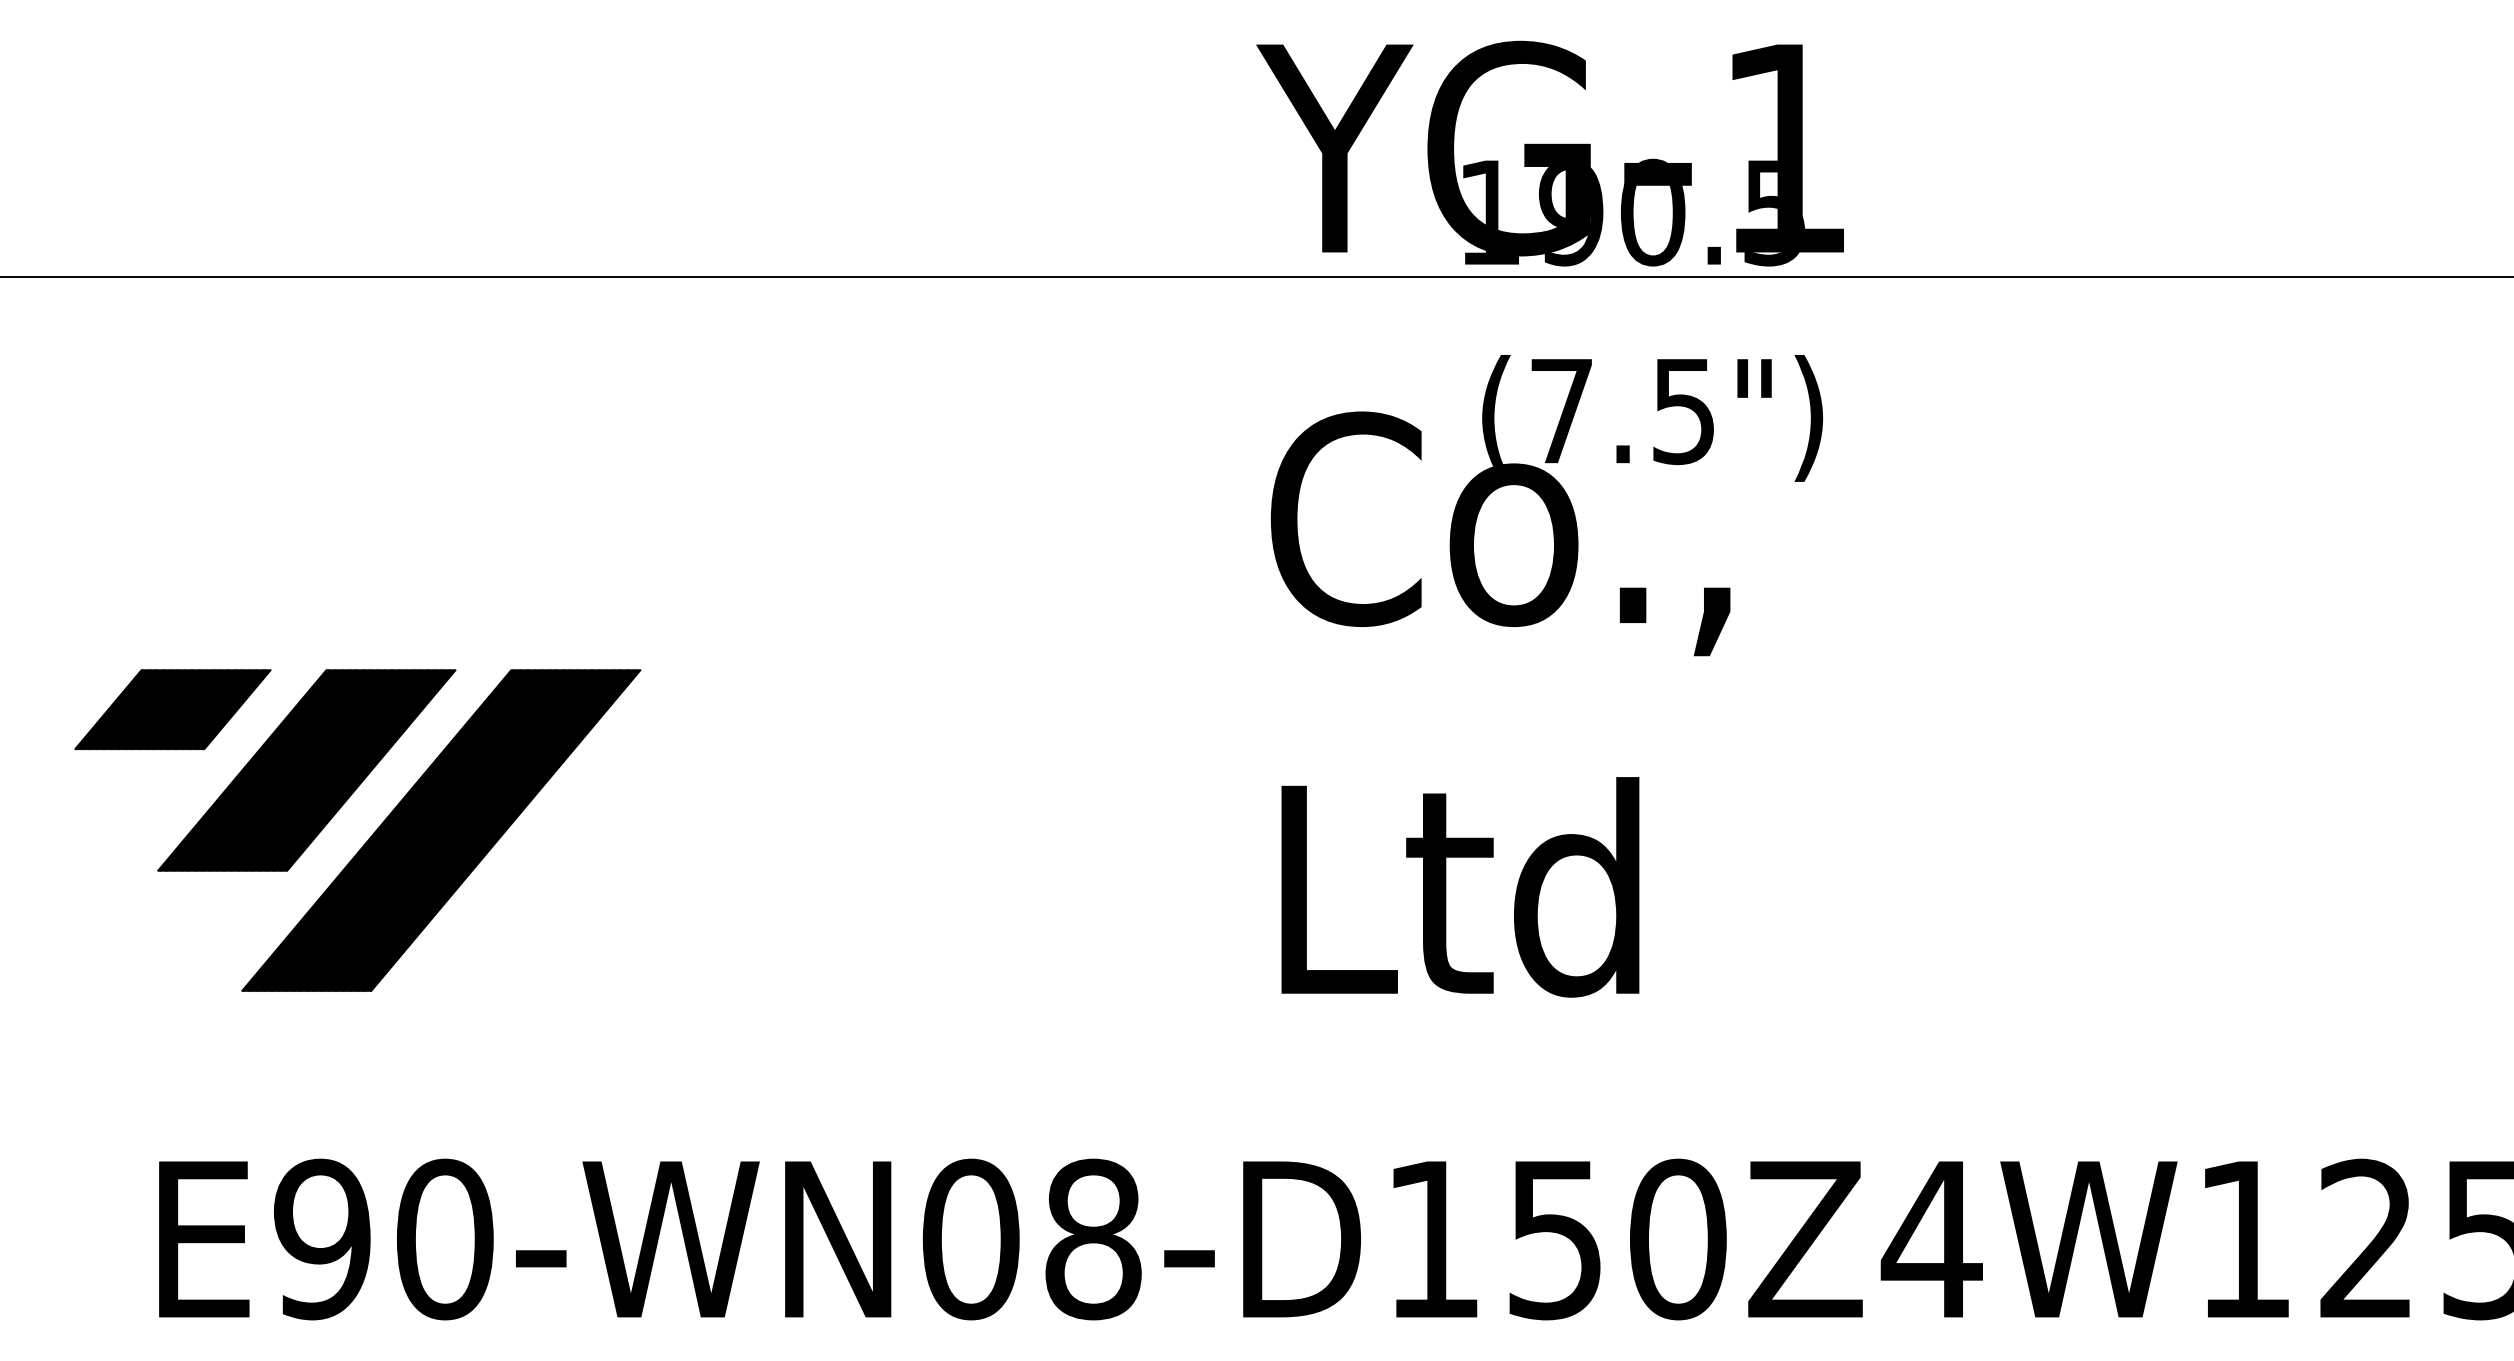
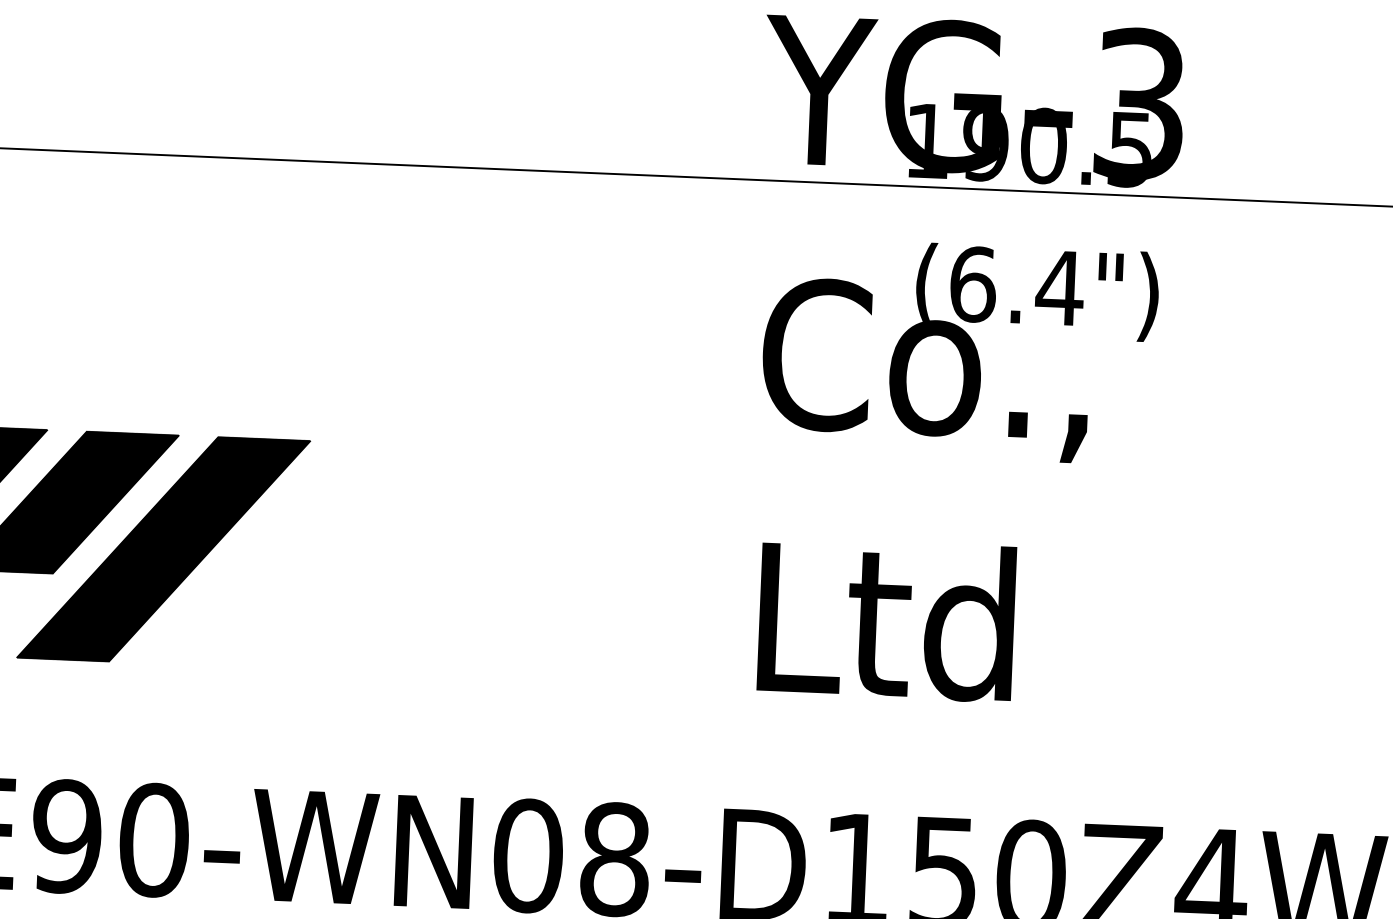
text: (1784, 147) -> (1139, 103), YG-1 -> YG-3
text: (1623, 411) -> (1016, 286), (7.5") -> (6.4")

